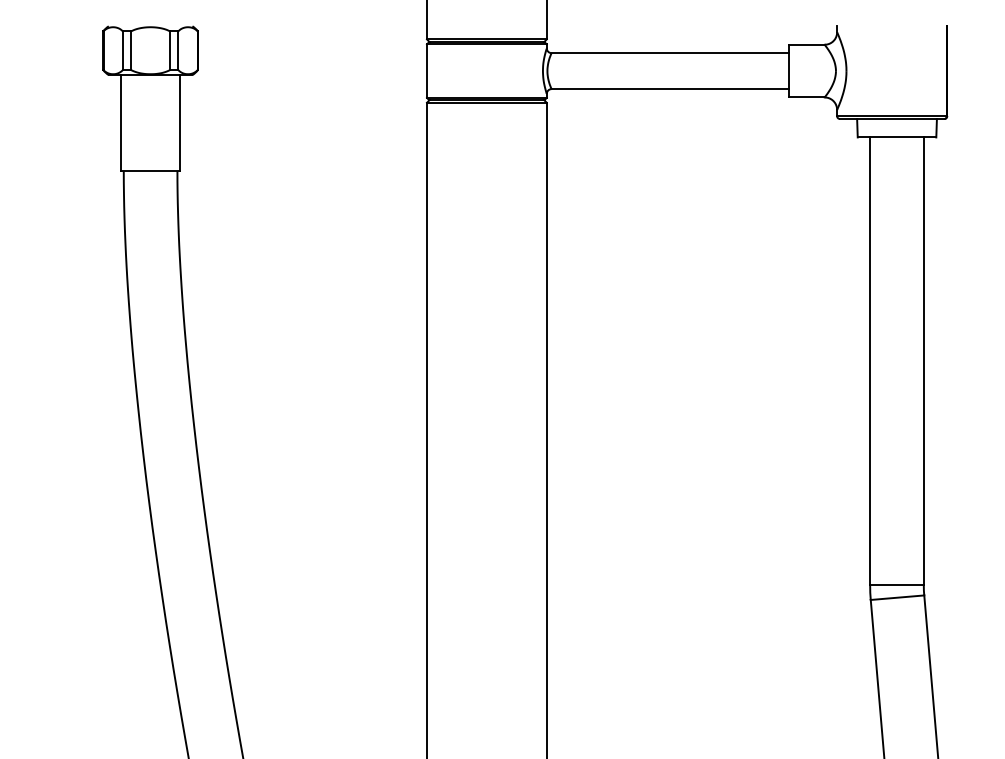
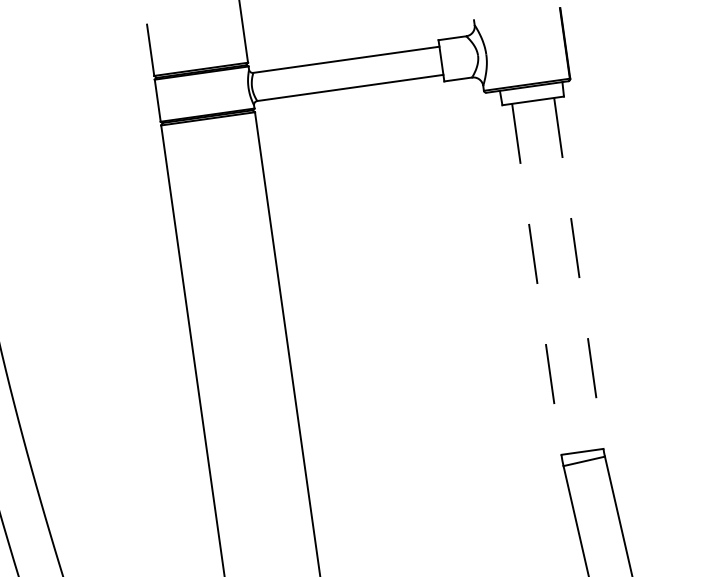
line: (870, 361) -> (537, 279), solid -> dashed
line: (923, 361) -> (578, 273), solid -> dashed

